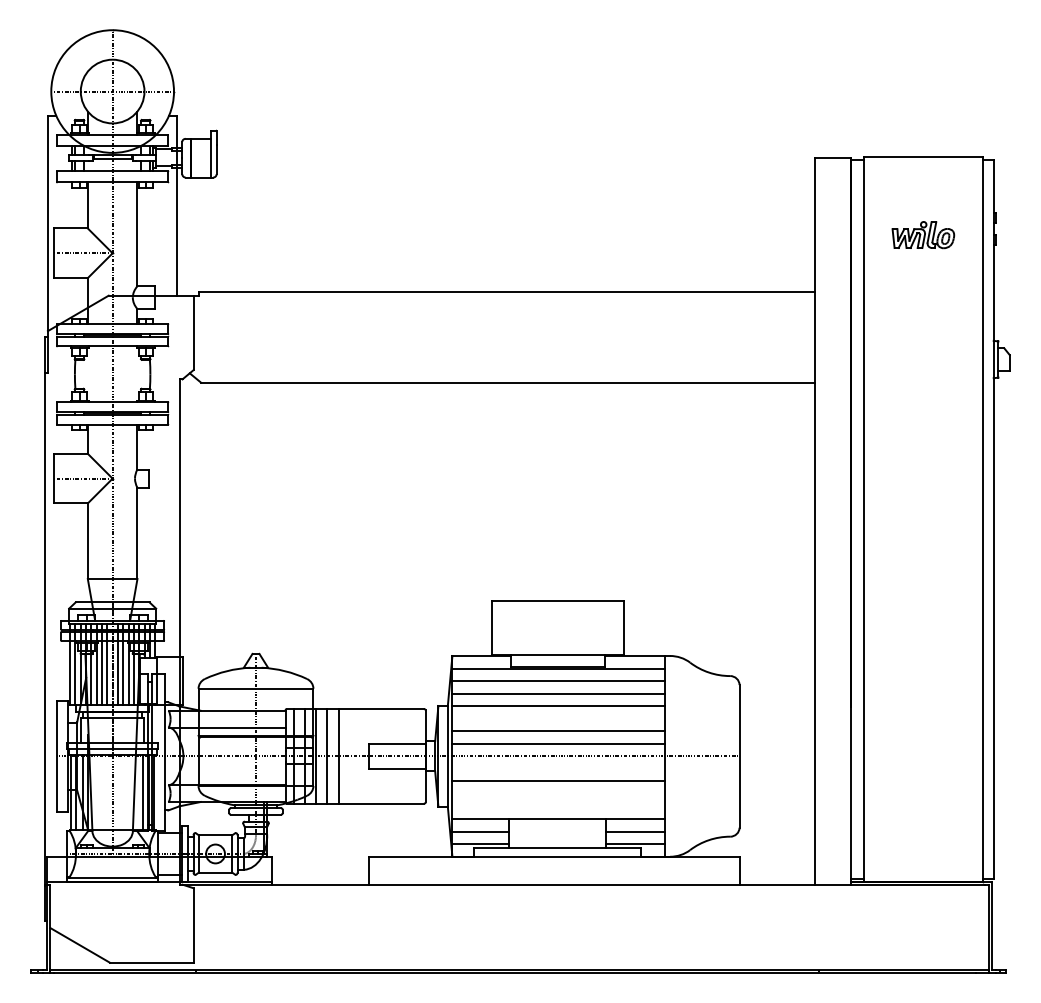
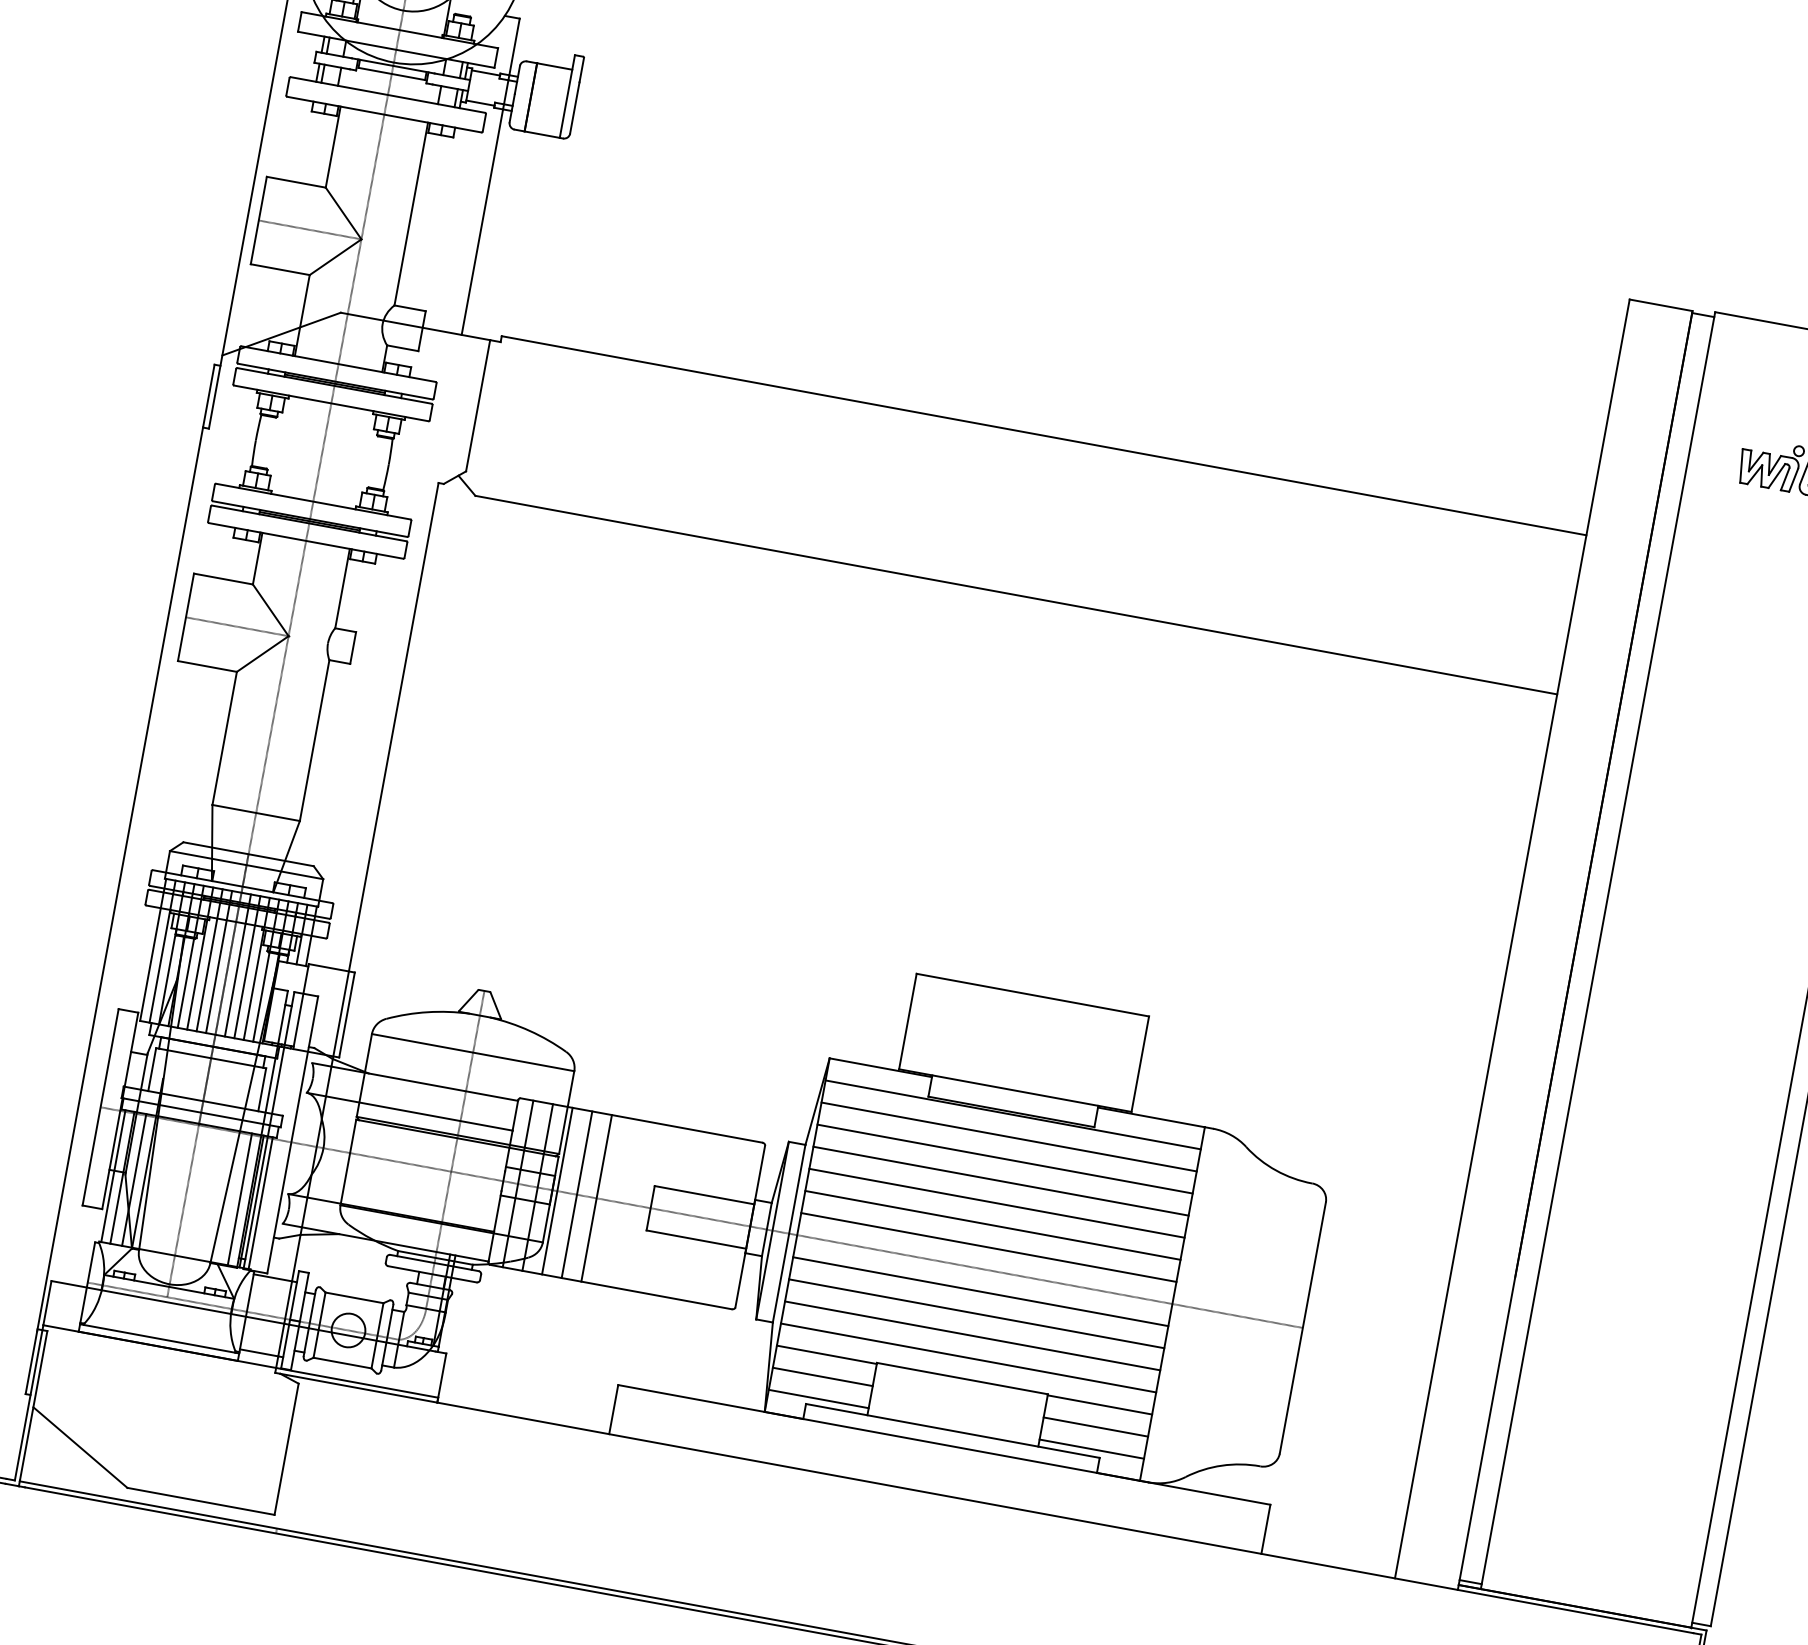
line: (558, 718) -> (996, 1202), added
line: (558, 768) -> (980, 1290), added
line: (558, 794) -> (971, 1336), added
line: (558, 806) -> (967, 1357), added

